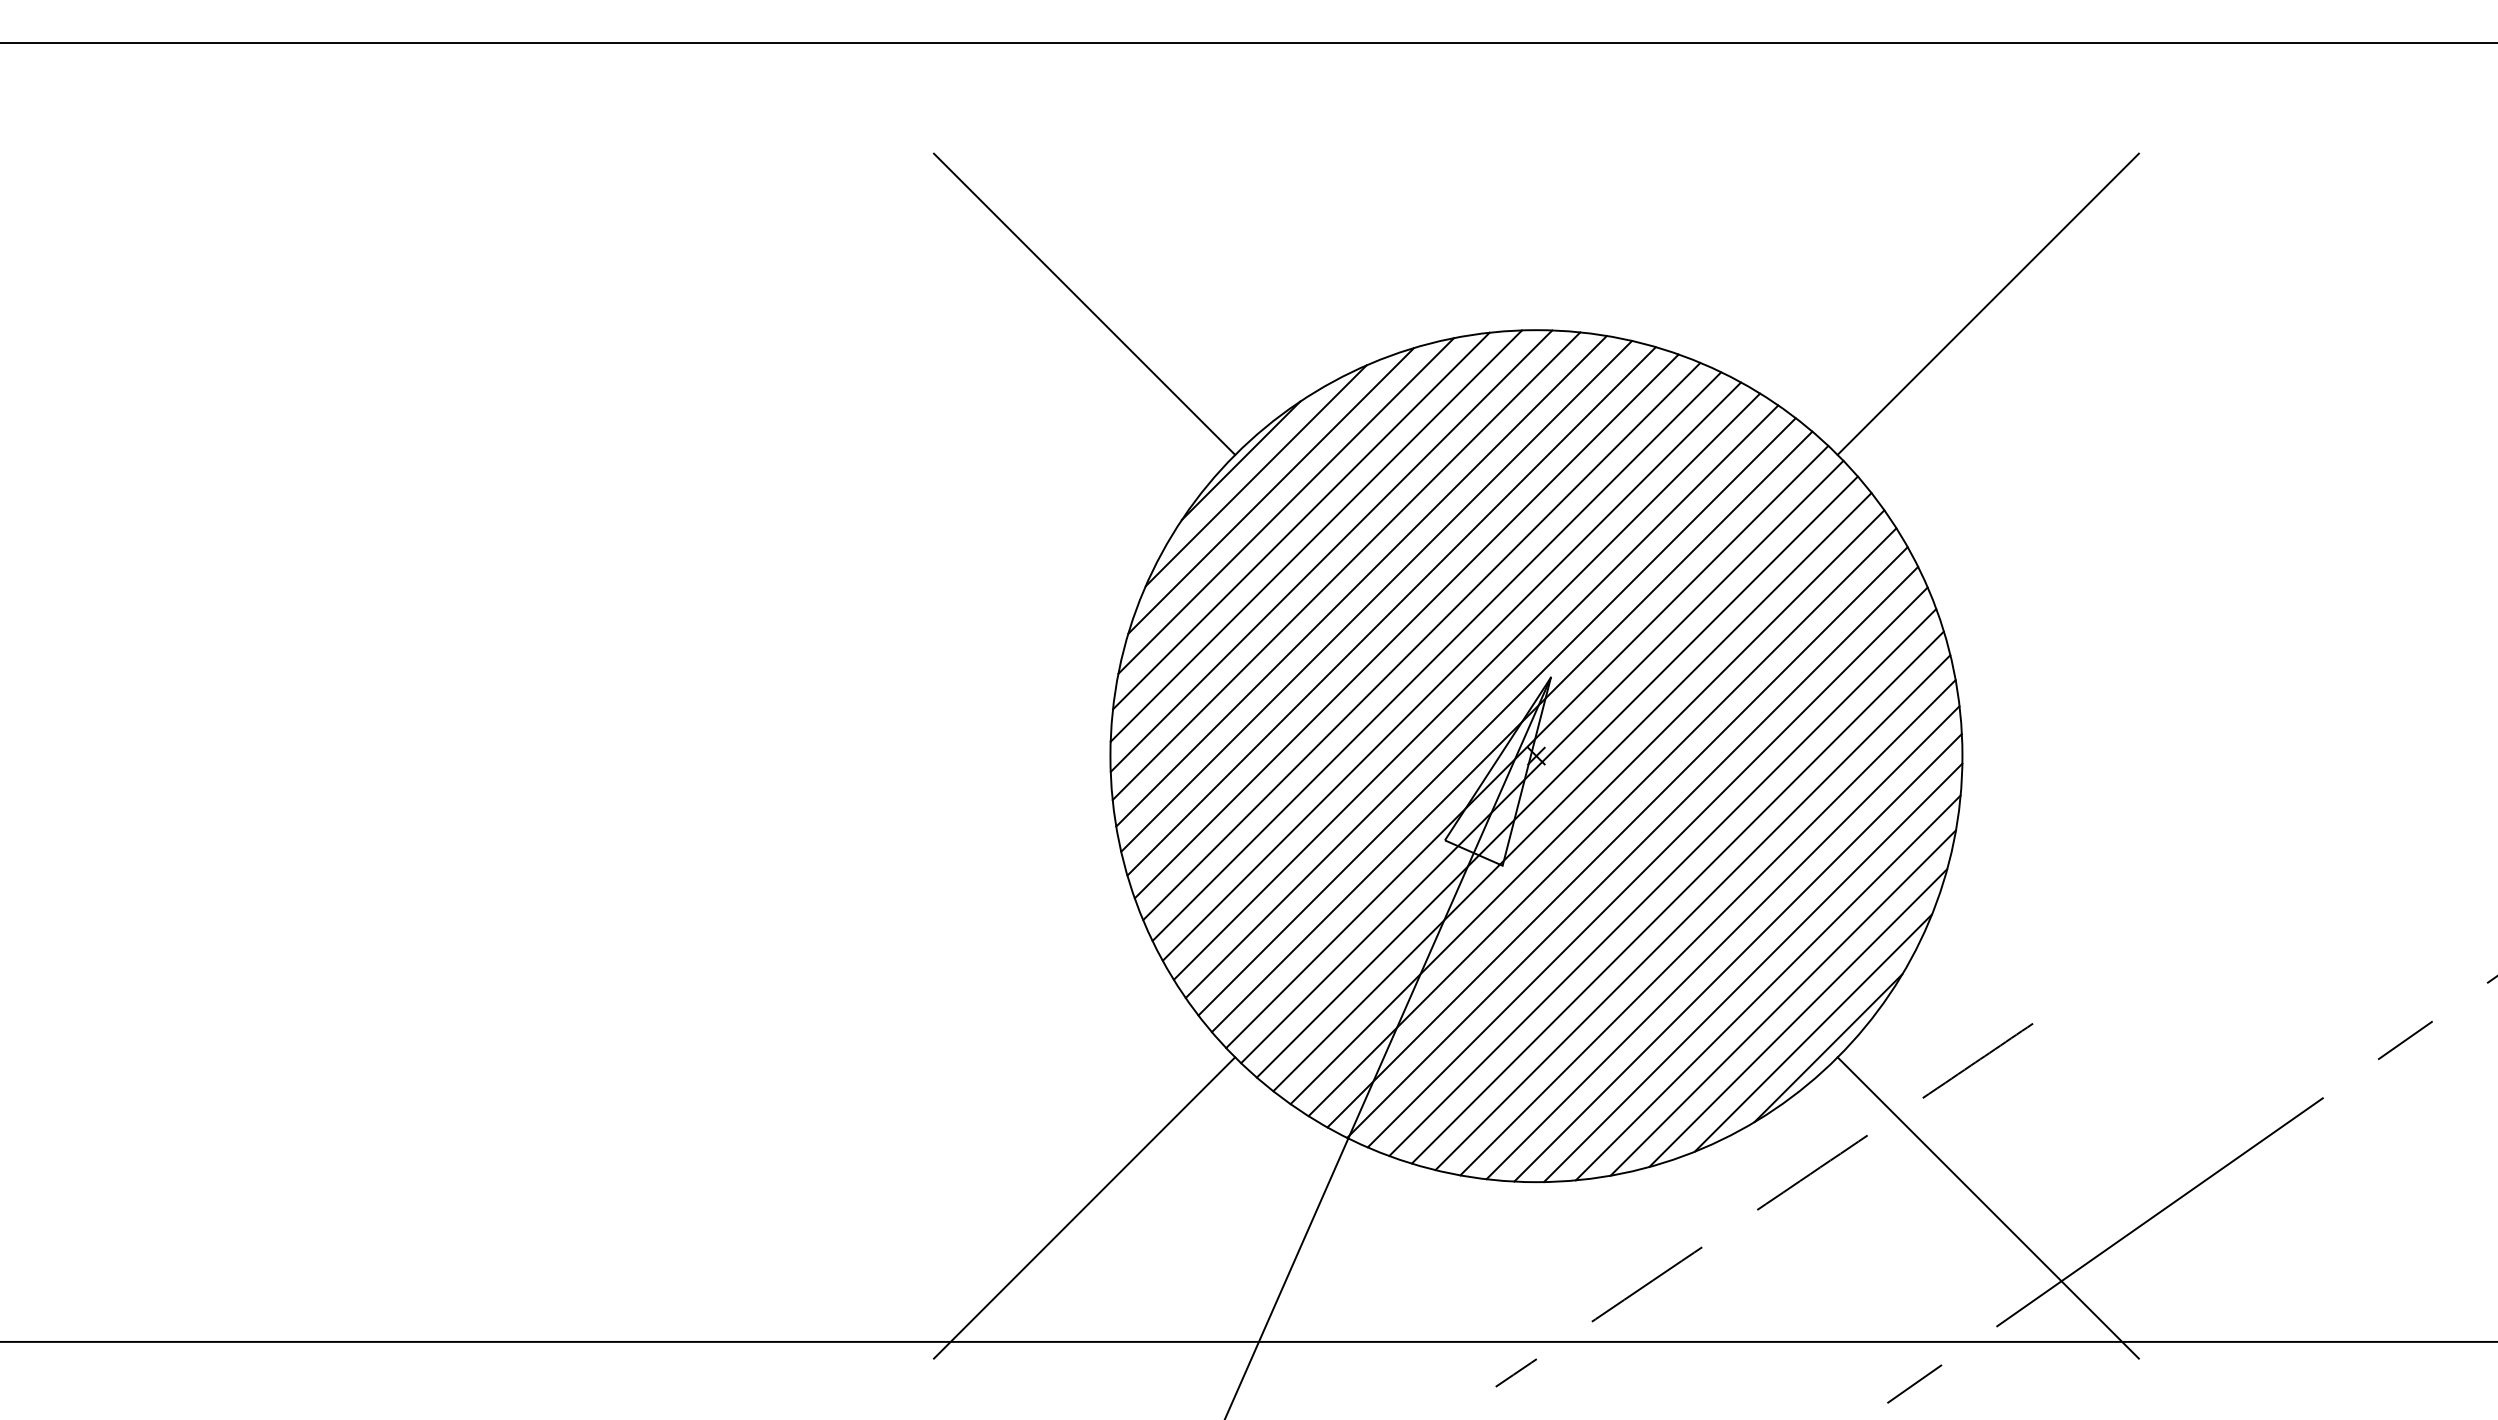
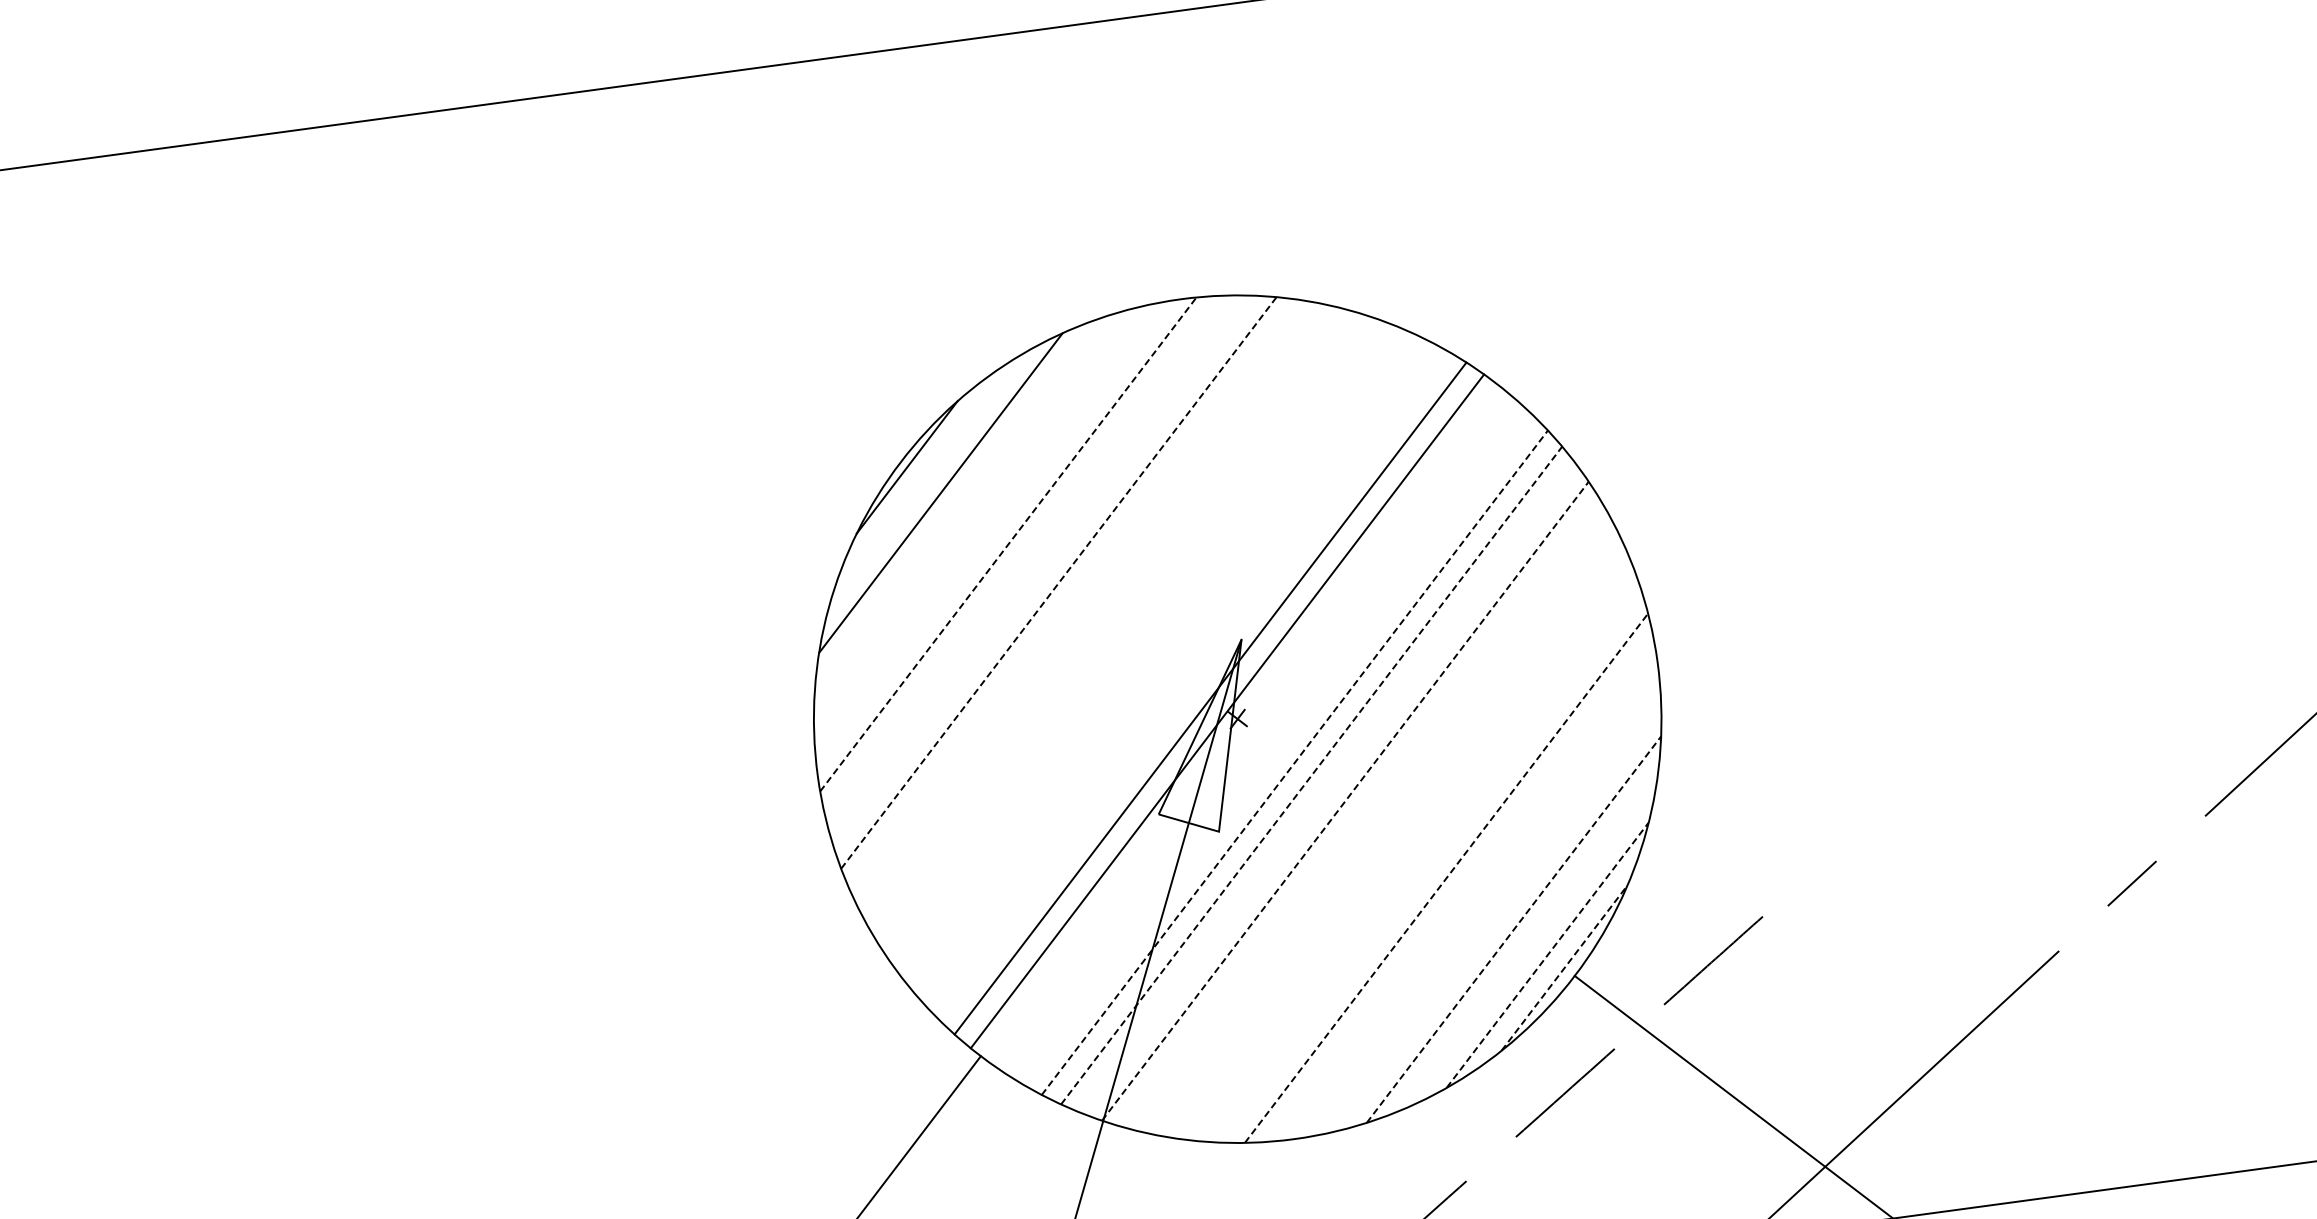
line: (1084, 303) -> (731, 333), removed
line: (1987, 303) -> (1621, 212), removed
line: (1255, 475) -> (923, 479), removed
line: (1286, 505) -> (957, 505), removed
line: (1301, 520) -> (974, 518), removed
line: (1316, 535) -> (991, 530), removed
line: (1331, 550) -> (1008, 543), solid -> dashed
line: (1346, 566) -> (1025, 557), removed
line: (1361, 581) -> (1041, 570), removed
line: (1377, 596) -> (1059, 582), solid -> dashed
line: (1391, 611) -> (1075, 595), removed
line: (1406, 626) -> (1092, 608), removed
line: (1421, 641) -> (1109, 621), removed
line: (1436, 656) -> (1125, 634), removed
line: (1451, 671) -> (1142, 647), removed
line: (1466, 686) -> (1159, 659), removed
line: (1481, 701) -> (1176, 672), removed
line: (1496, 716) -> (1193, 685), removed
line: (1542, 761) -> (1244, 723), removed
line: (1556, 776) -> (1260, 736), removed
line: (1572, 792) -> (1278, 750), removed
line: (1587, 807) -> (1294, 762), solid -> dashed
line: (1602, 822) -> (1311, 775), solid -> dashed
line: (1617, 837) -> (1328, 788), removed
line: (1632, 852) -> (1345, 801), solid -> dashed
line: (1647, 867) -> (1362, 814), removed
line: (1662, 882) -> (1378, 826), removed
line: (1677, 897) -> (1395, 839), removed
line: (1692, 912) -> (1412, 852), removed
line: (1707, 927) -> (1429, 865), removed
line: (1723, 942) -> (1446, 877), solid -> dashed
line: (1737, 957) -> (1462, 890), removed
line: (1753, 972) -> (1480, 903), removed
line: (1767, 987) -> (1496, 916), removed
line: (1783, 1002) -> (1514, 929), solid -> dashed
line: (1798, 1017) -> (1530, 941), removed
line: (1813, 1032) -> (1547, 954), solid -> dashed
line: (1828, 1047) -> (1564, 967), solid -> dashed

